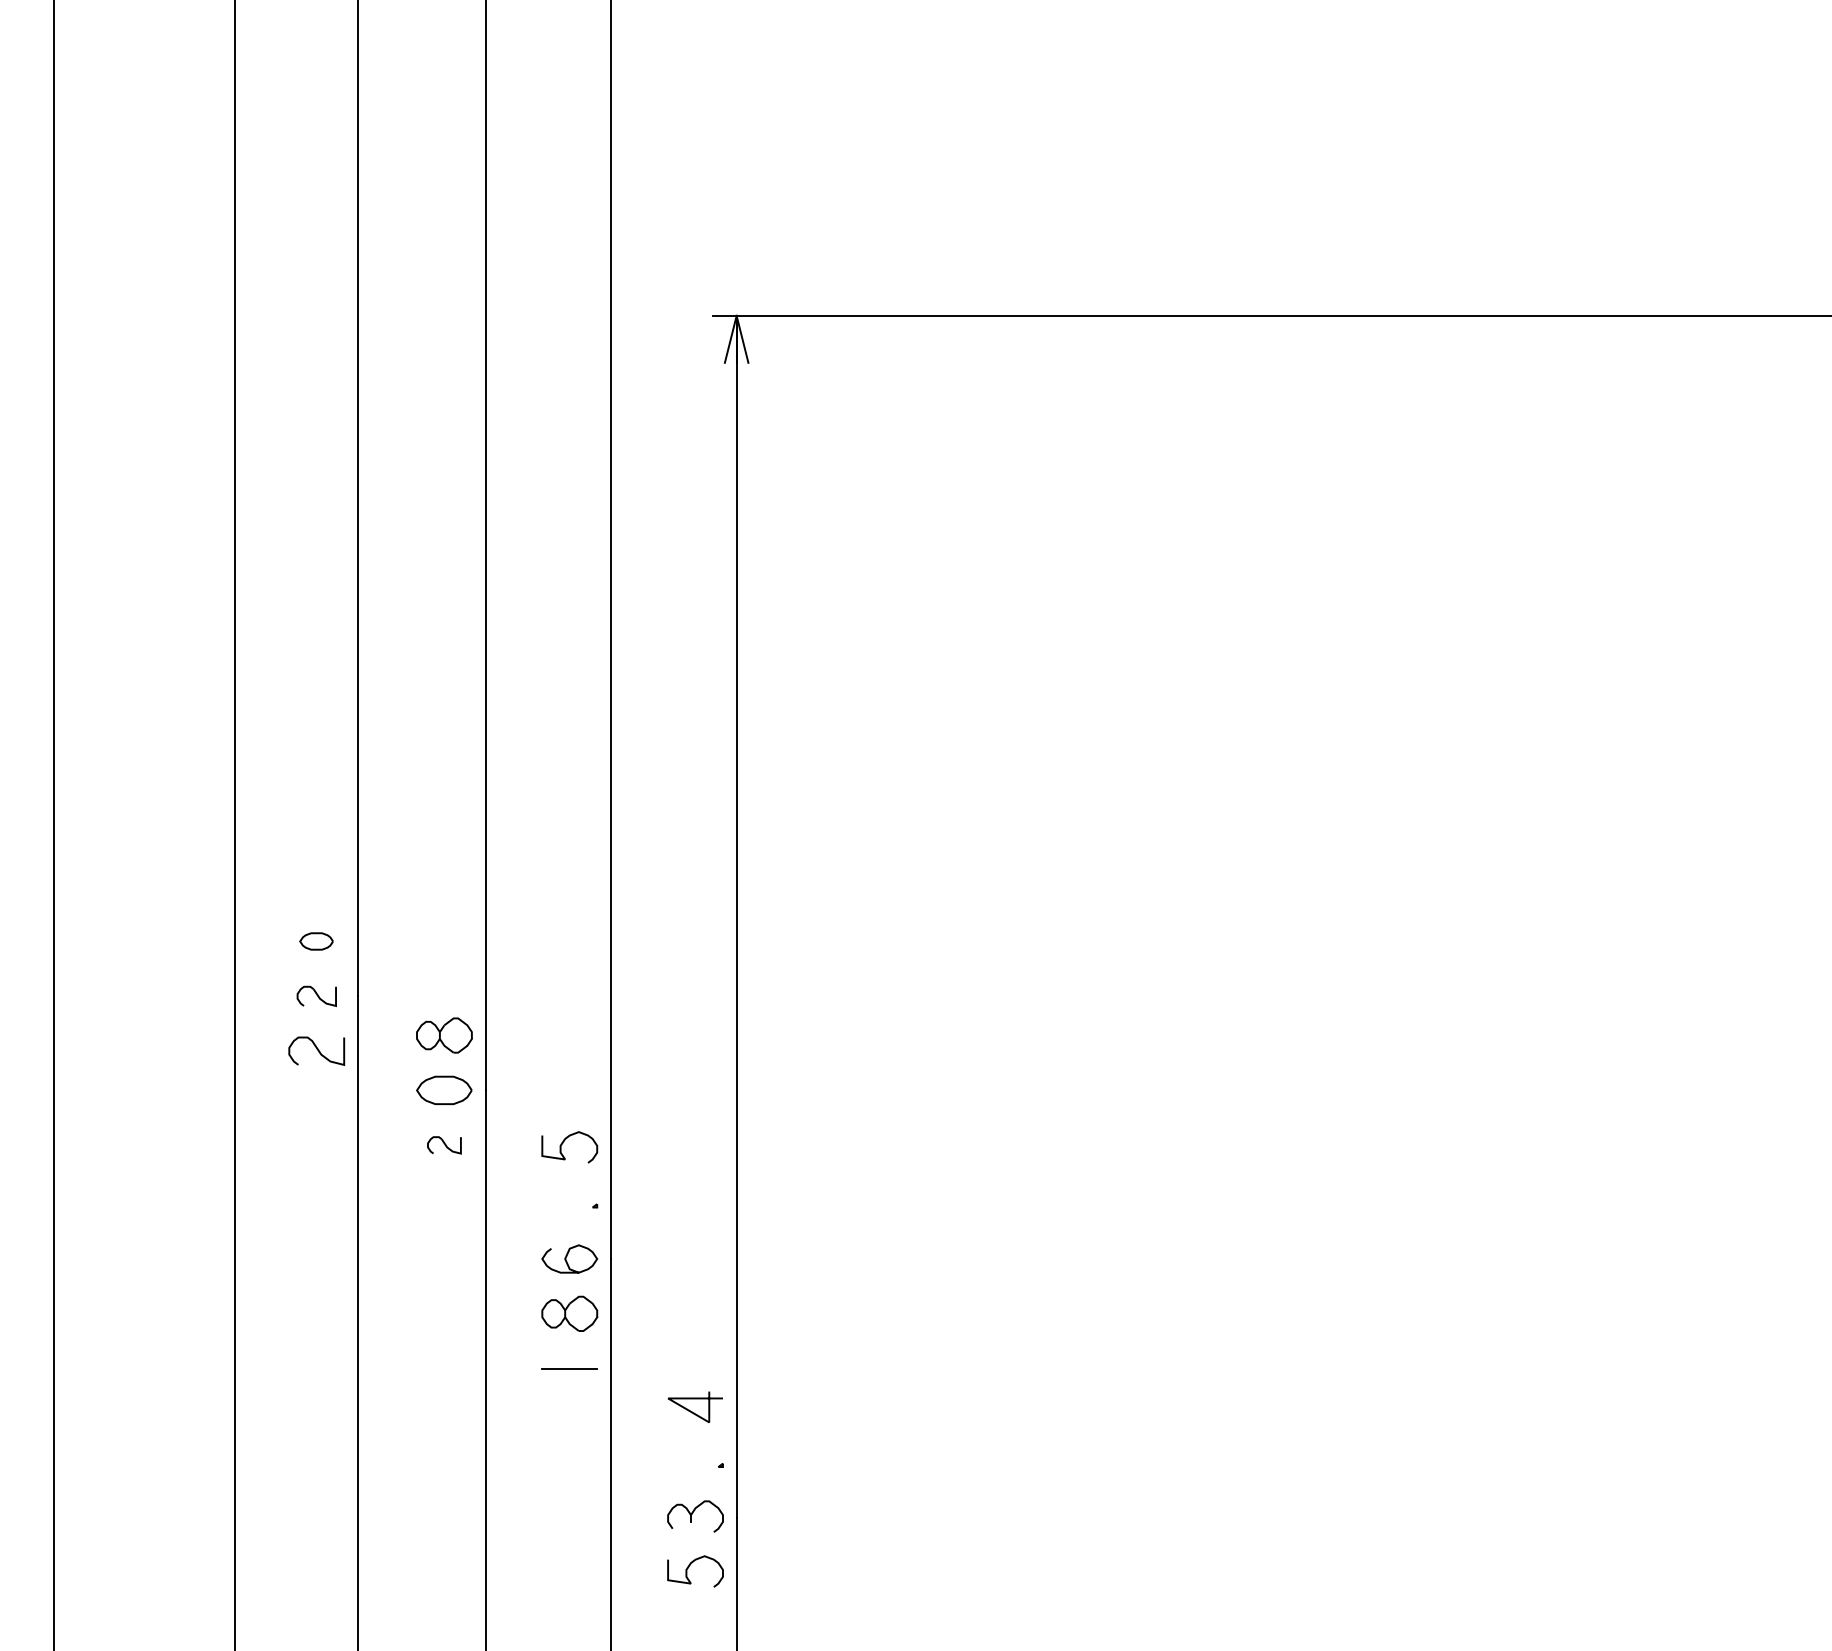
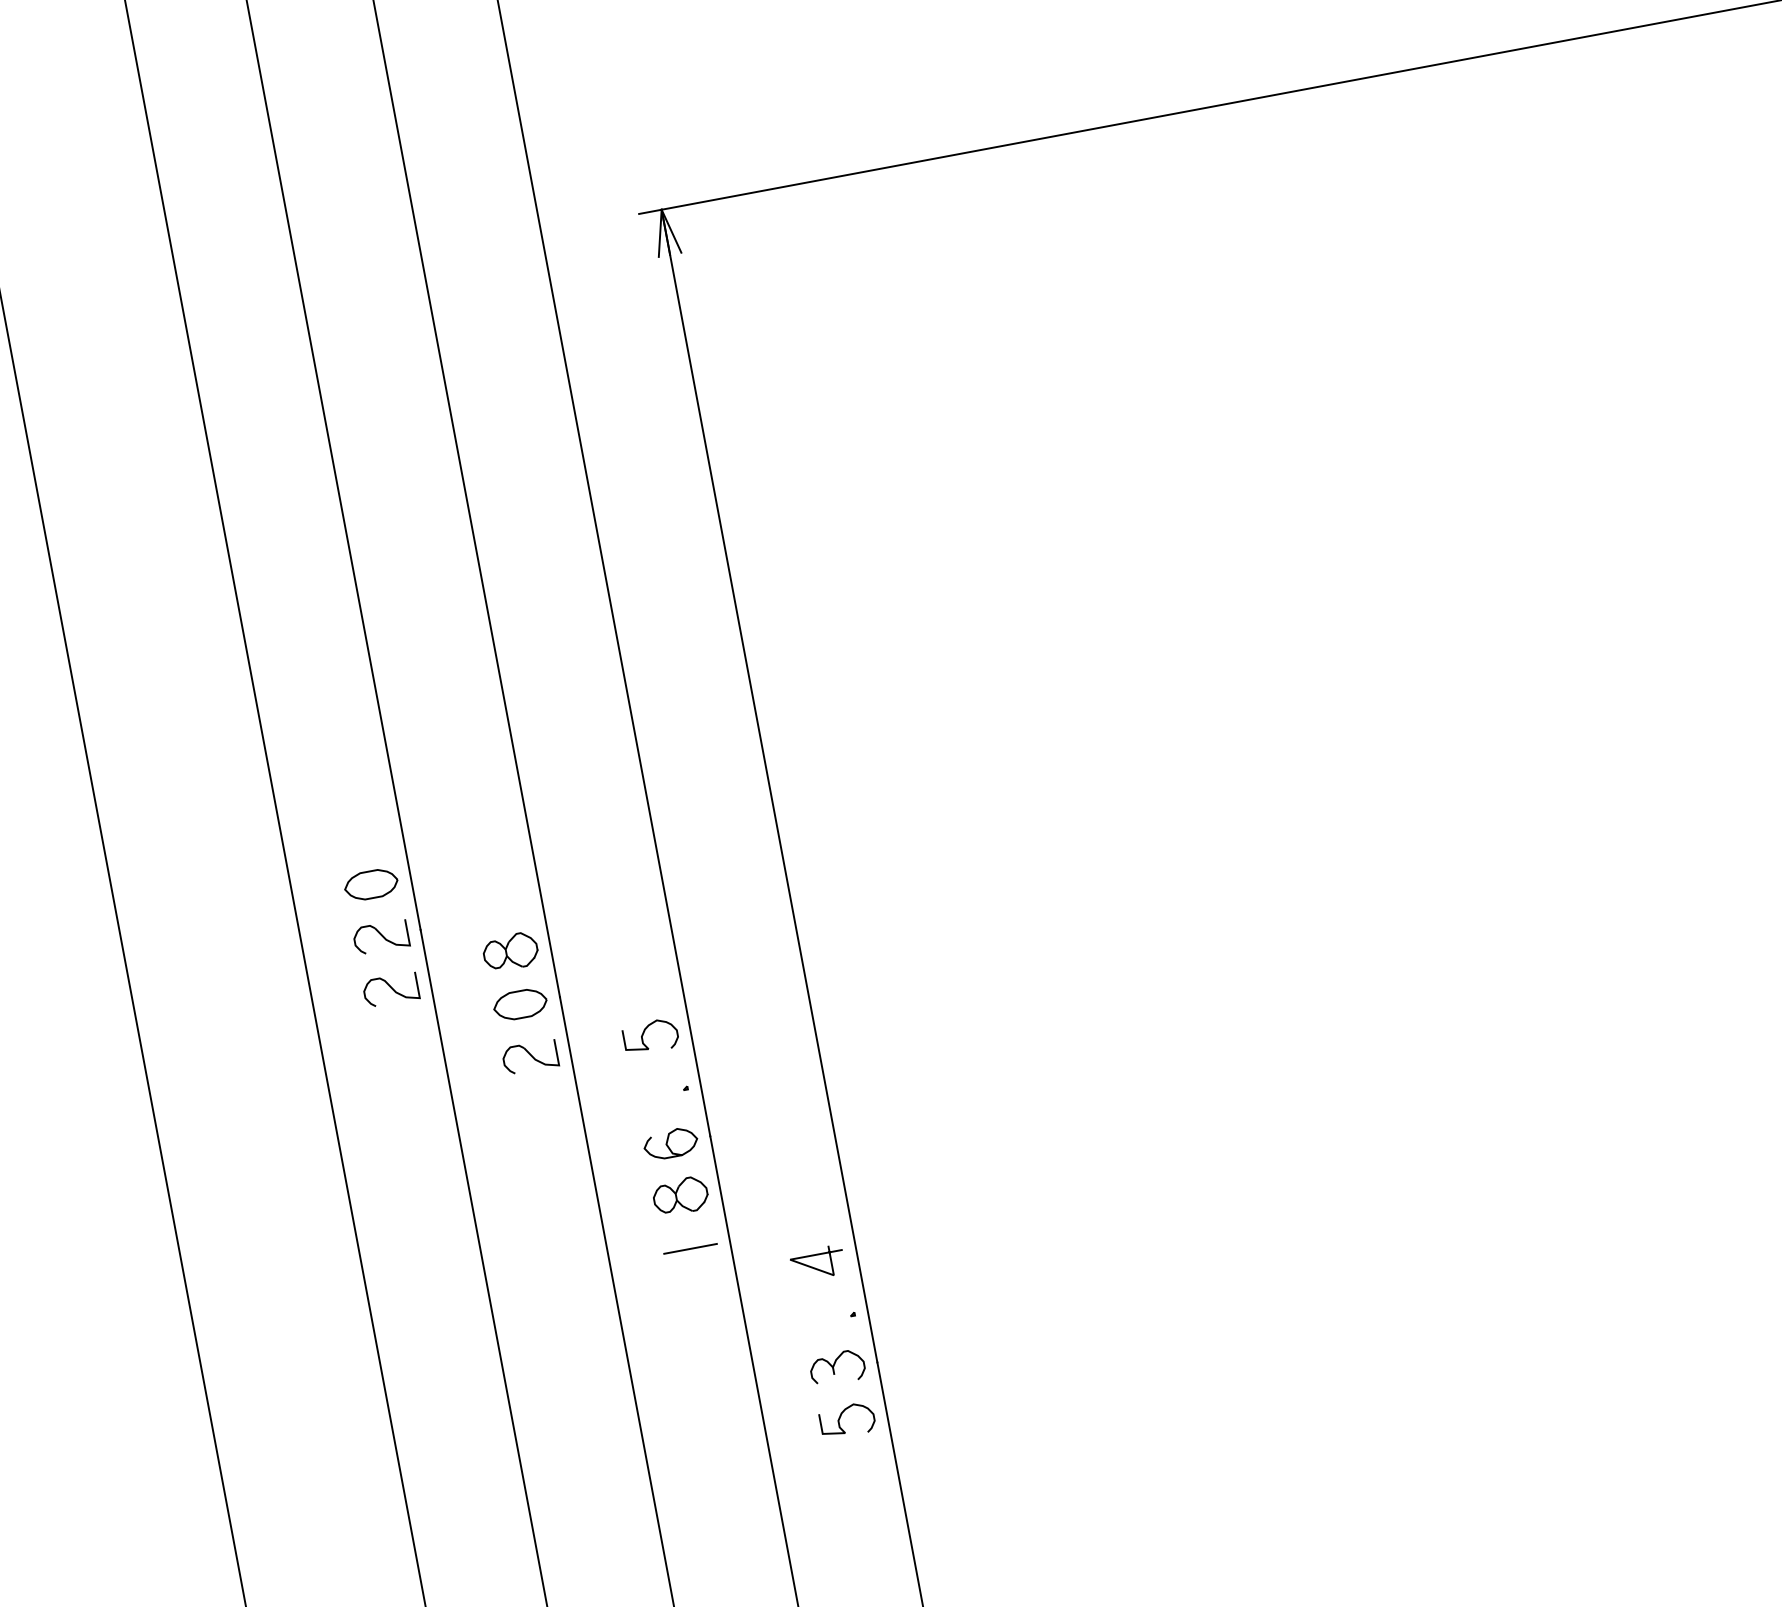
part: (316, 941) -> (371, 884), size x1.67
part: (316, 996) -> (381, 937), size x1.43
part: (444, 1145) -> (530, 1057), size x1.67

